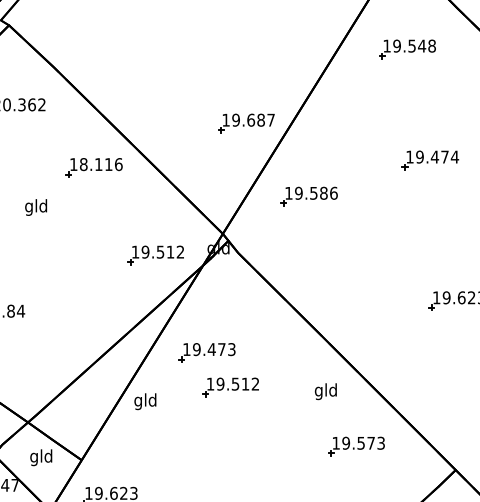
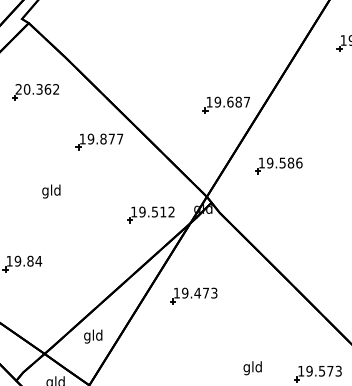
text: (100, 164) -> (104, 139), 18.116 -> 19.877
text: (36, 207) -> (51, 191), moved
part: (230, 387) -> (213, 324), removed
text: (325, 391) -> (252, 368), moved
text: (145, 401) -> (93, 336), moved

